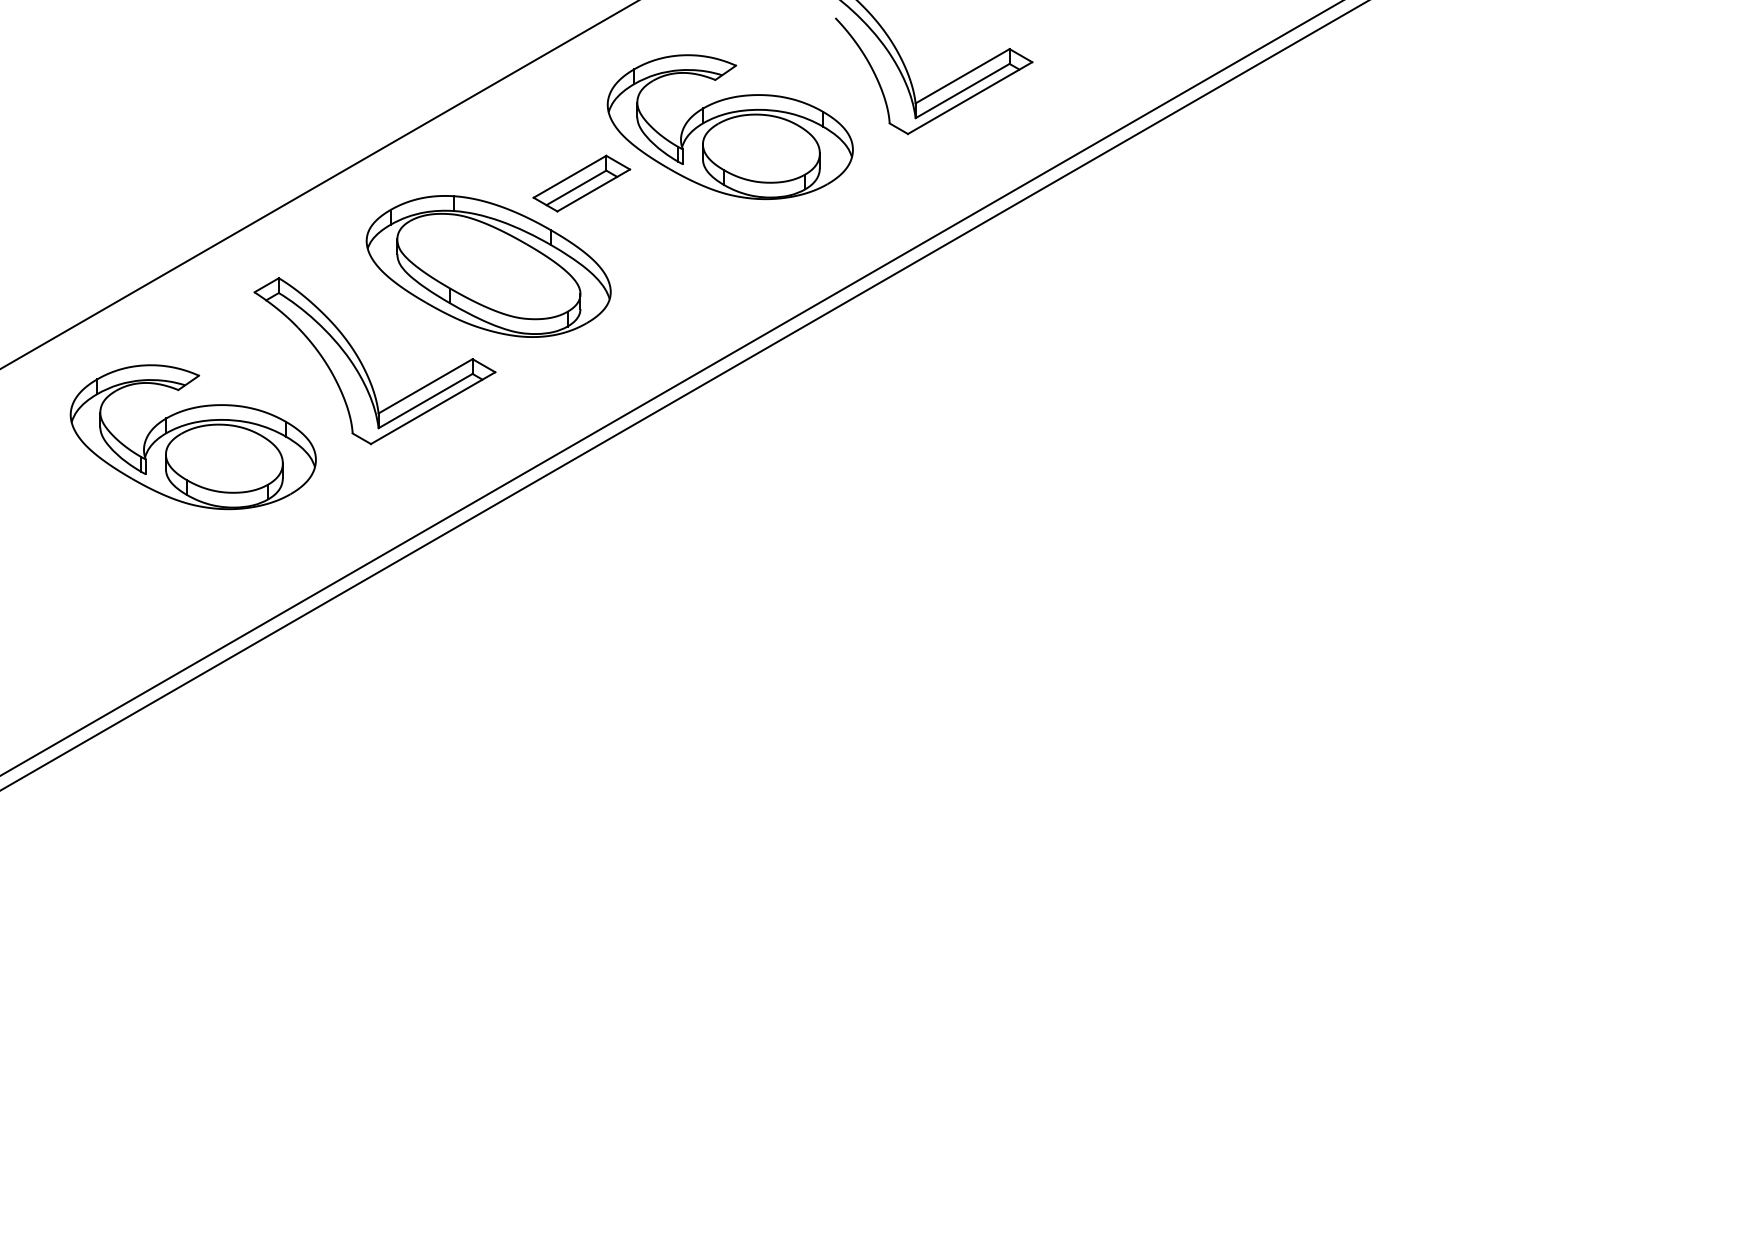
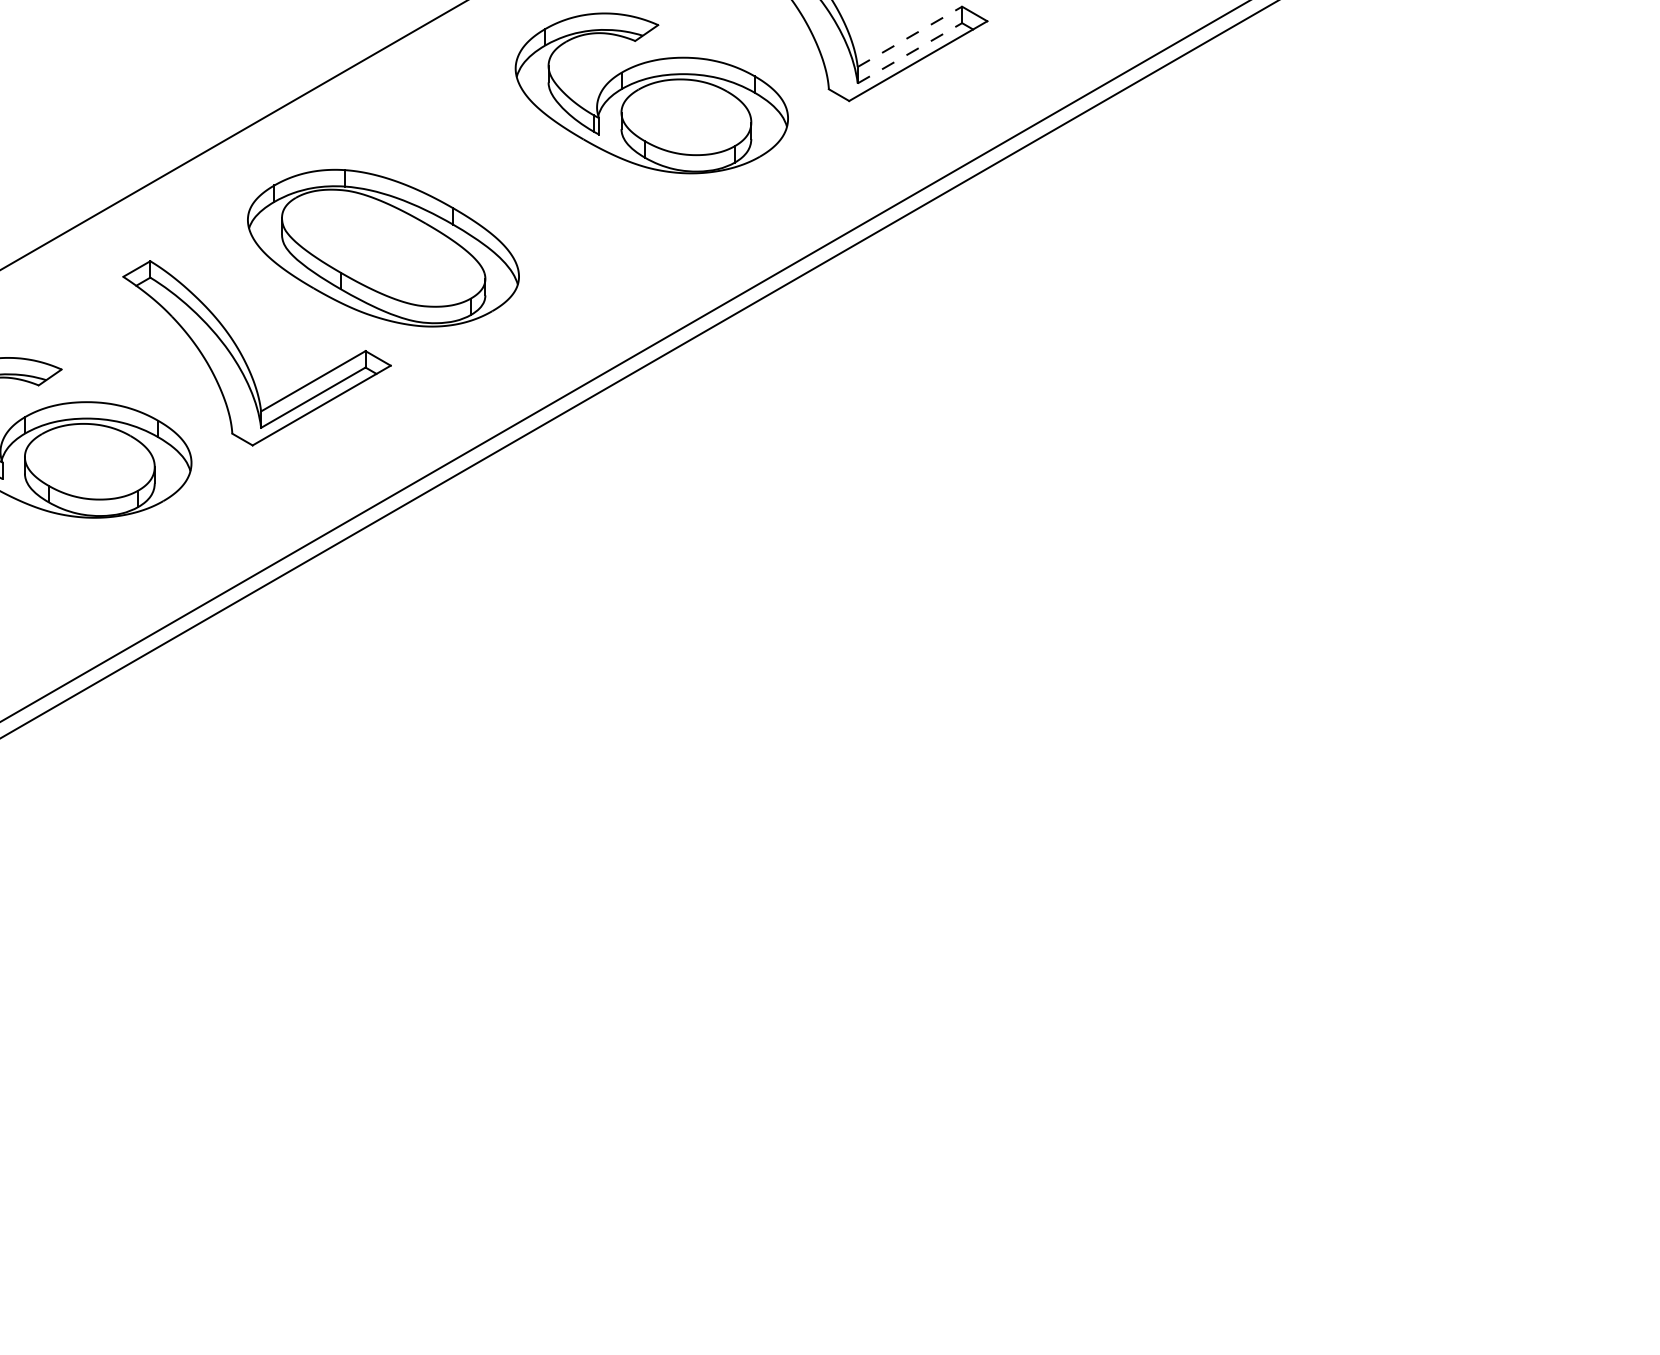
line: (963, 76) -> (910, 37), solid -> dashed
line: (963, 90) -> (910, 52), solid -> dashed
part: (581, 183) -> (486, 155), removed

